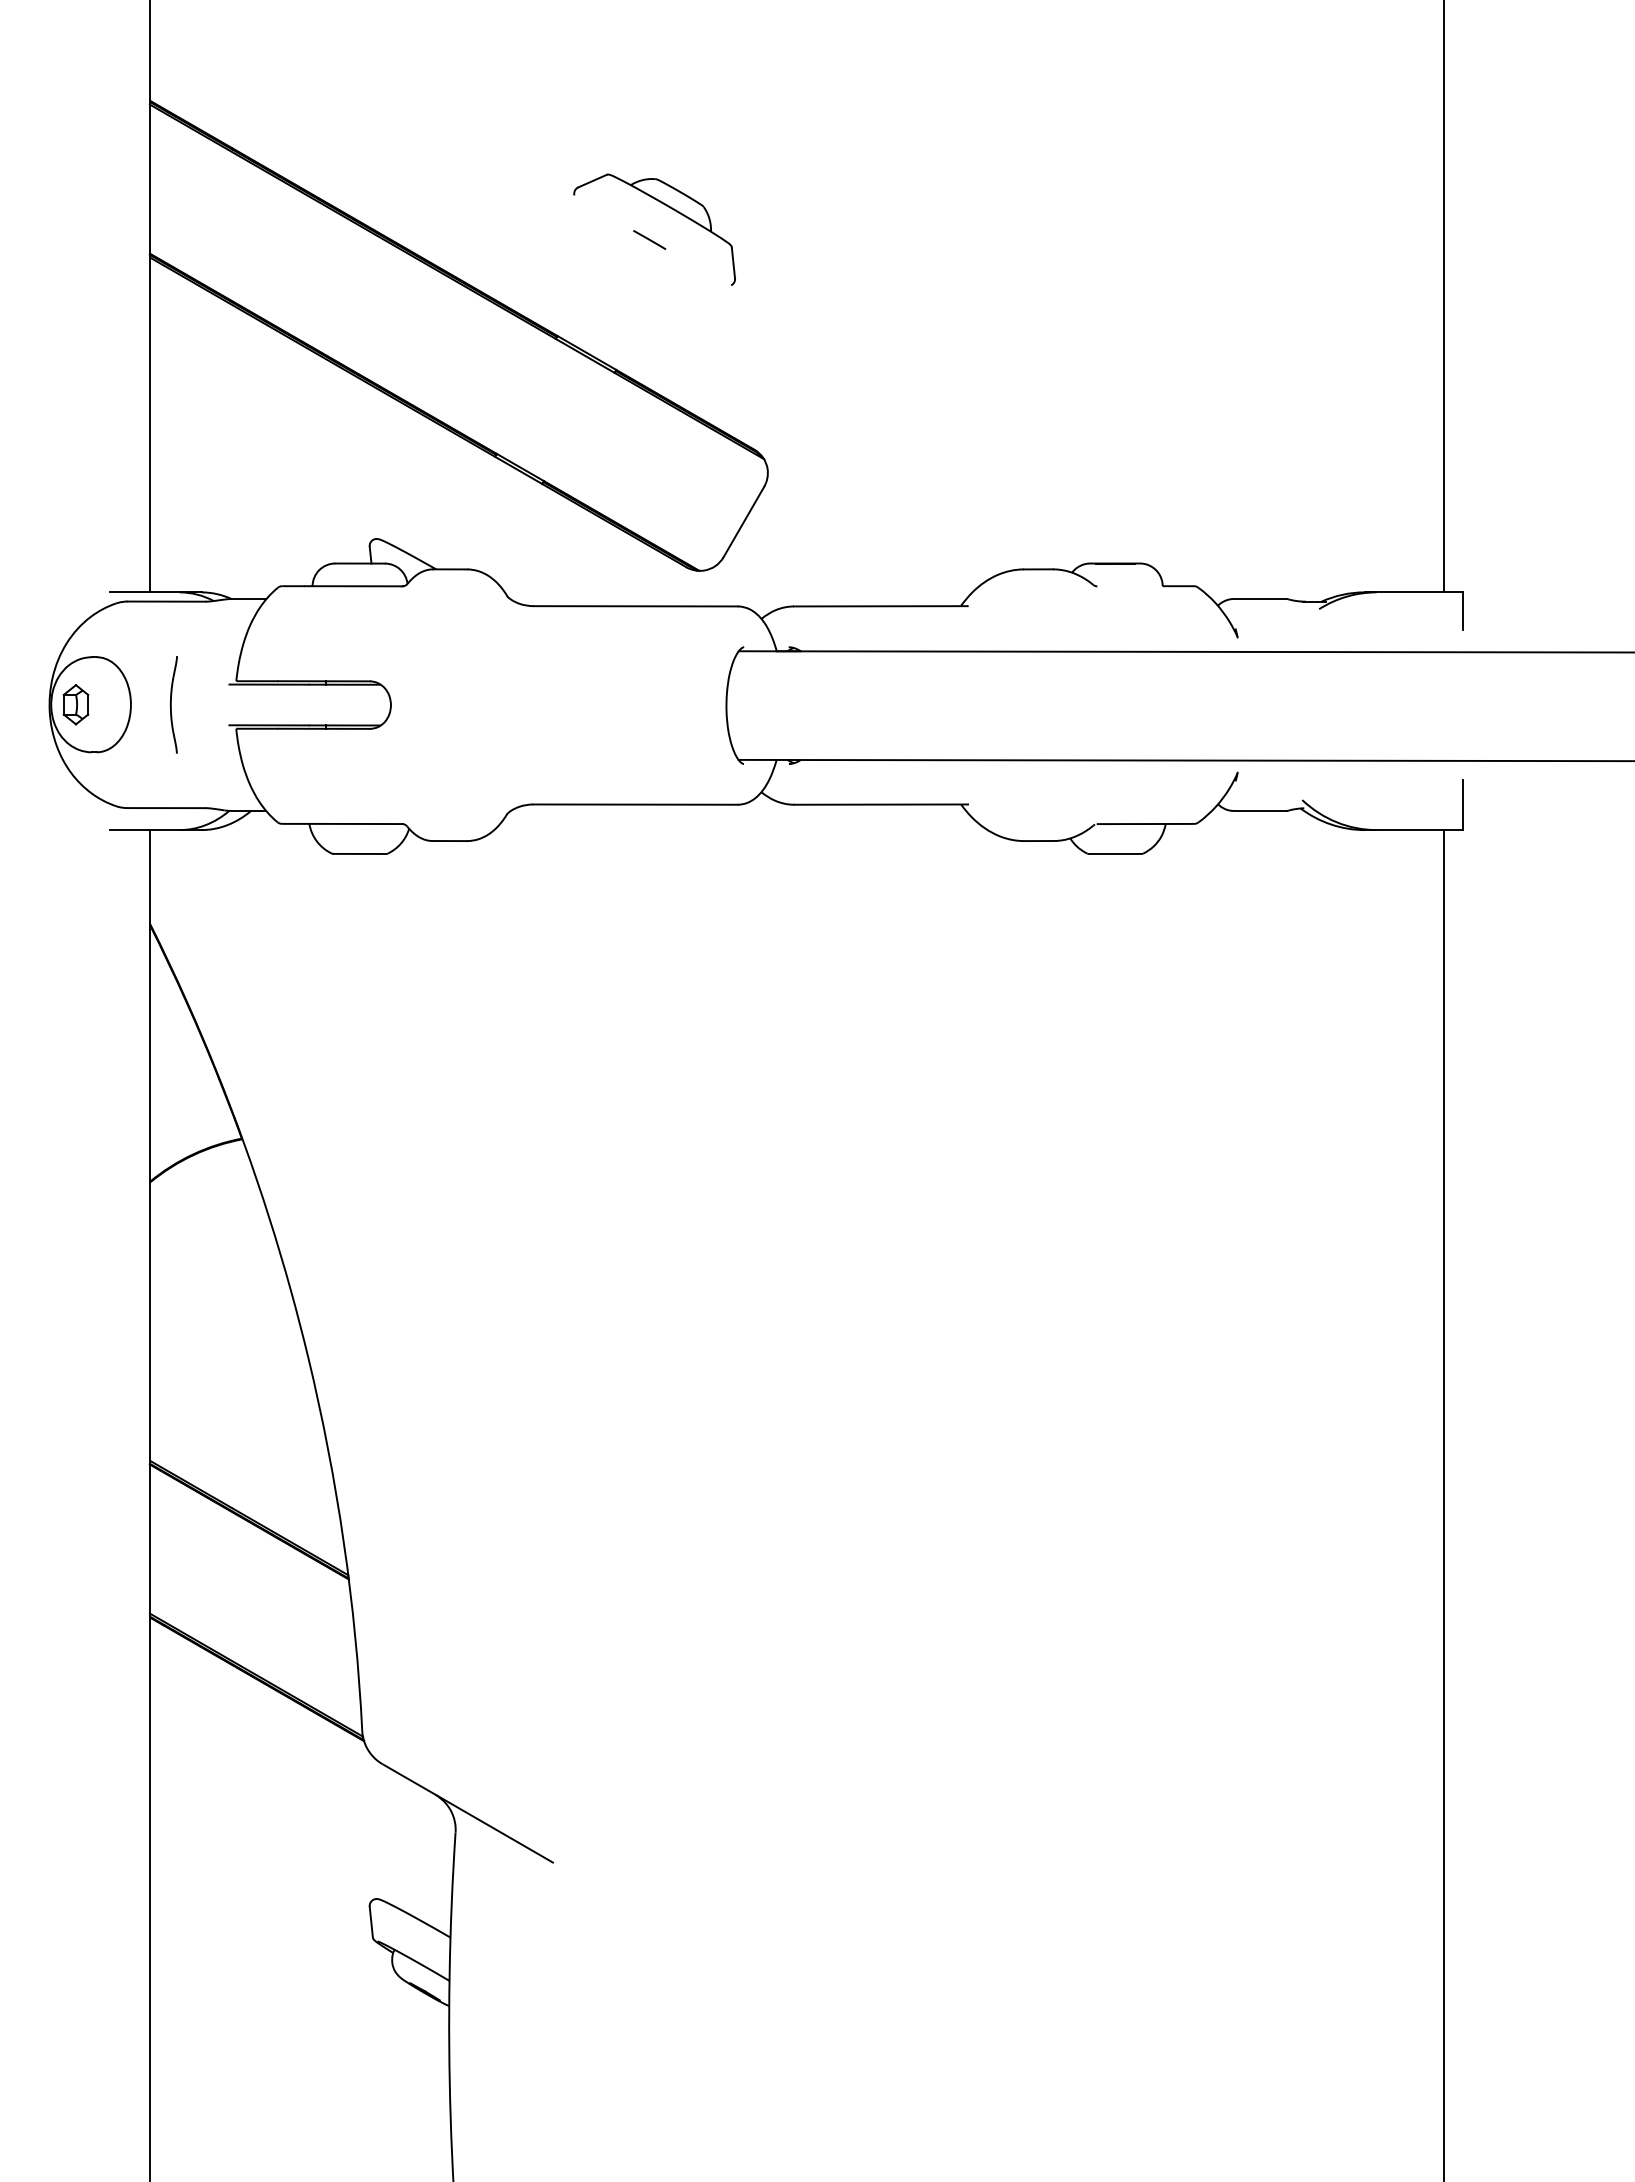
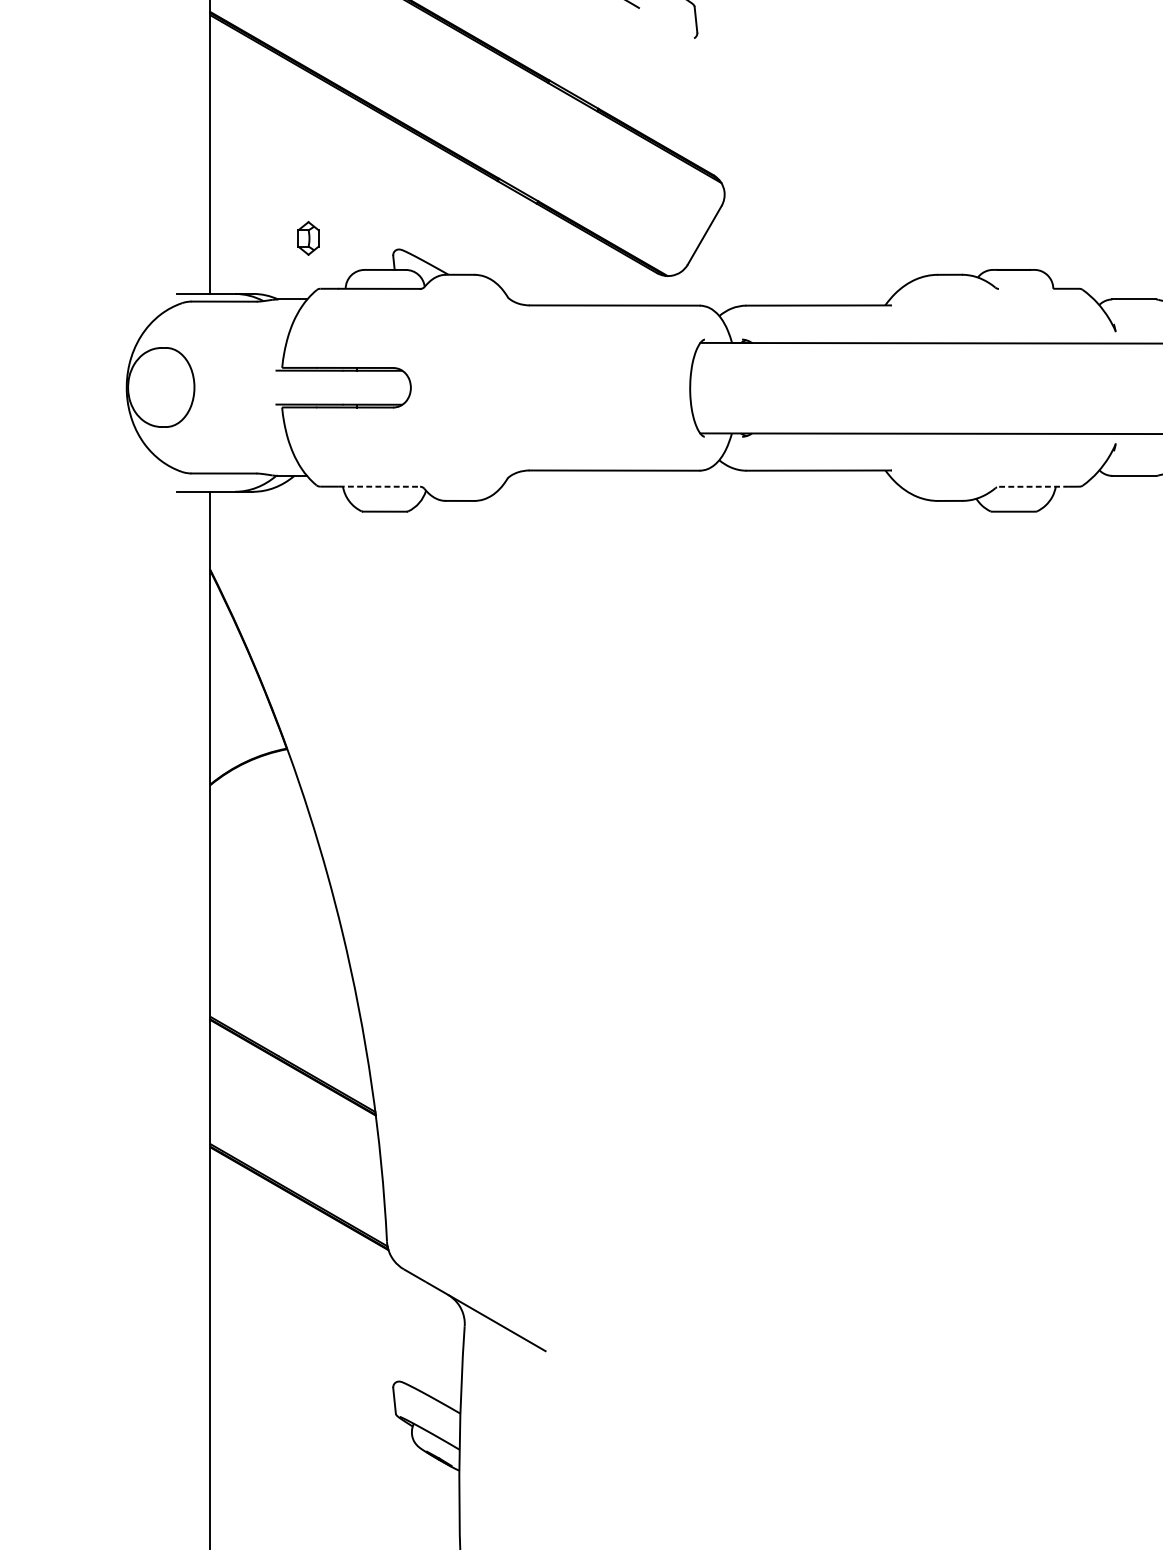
part: (75, 704) -> (308, 238), moved
part: (173, 704) -> (229, 387), removed
line: (354, 823) -> (380, 486), solid -> dashed
line: (1139, 824) -> (1033, 487), solid -> dashed

